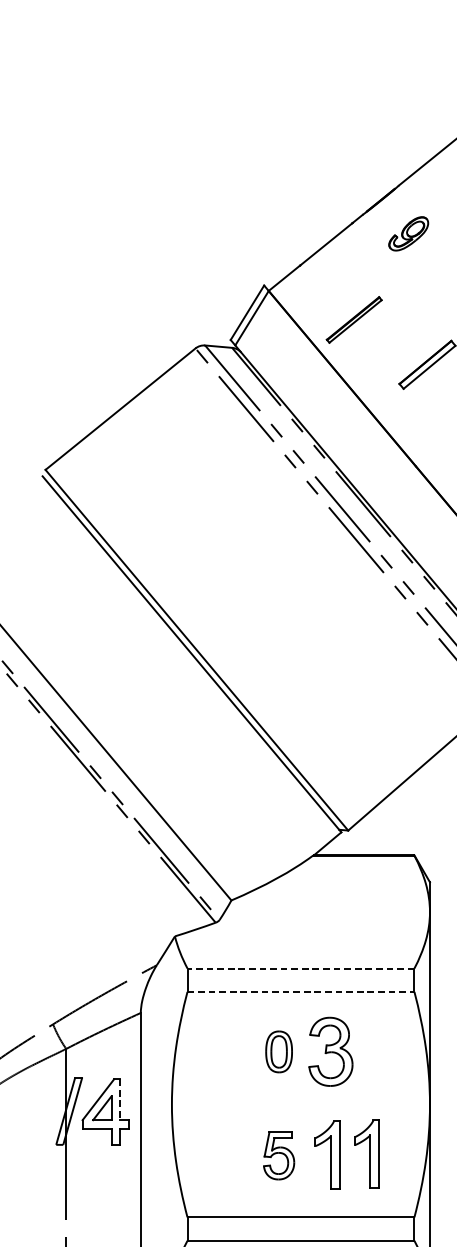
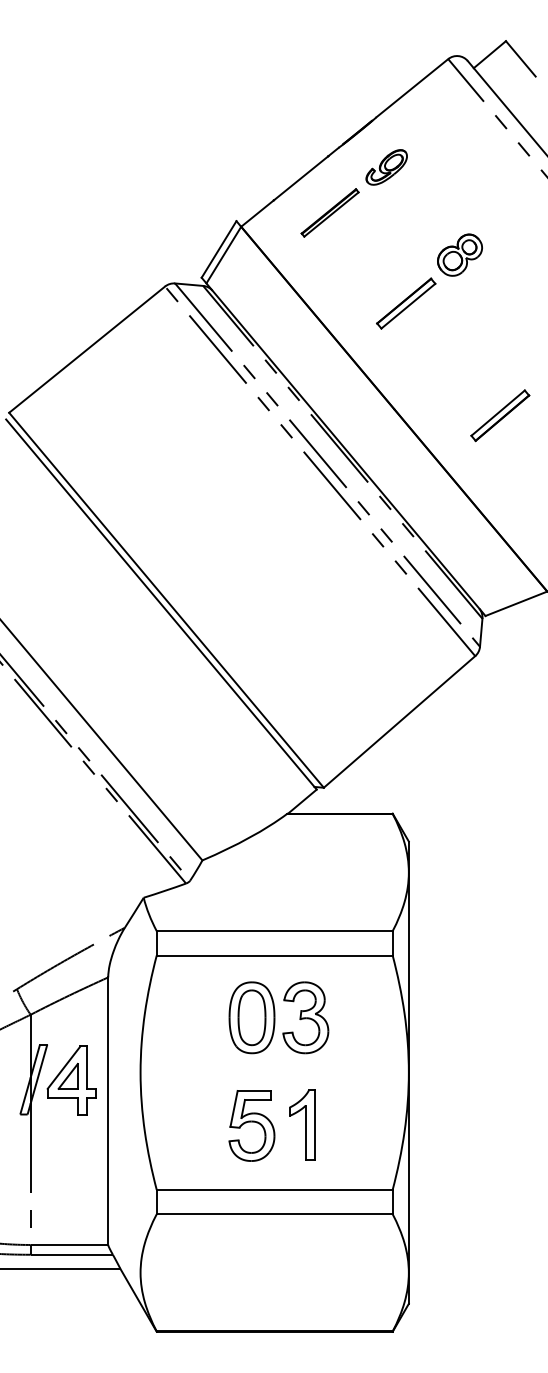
part: (353, 319) -> (329, 212), moved
line: (300, 968) -> (274, 931), dashed -> solid
line: (300, 991) -> (274, 955), dashed -> solid
part: (278, 1051) -> (251, 1017), size x1.67
line: (119, 1100) -> (86, 1068), dashed -> solid
part: (367, 1153) -> (343, 1123), removed
part: (278, 1155) -> (251, 1125), size x1.43

